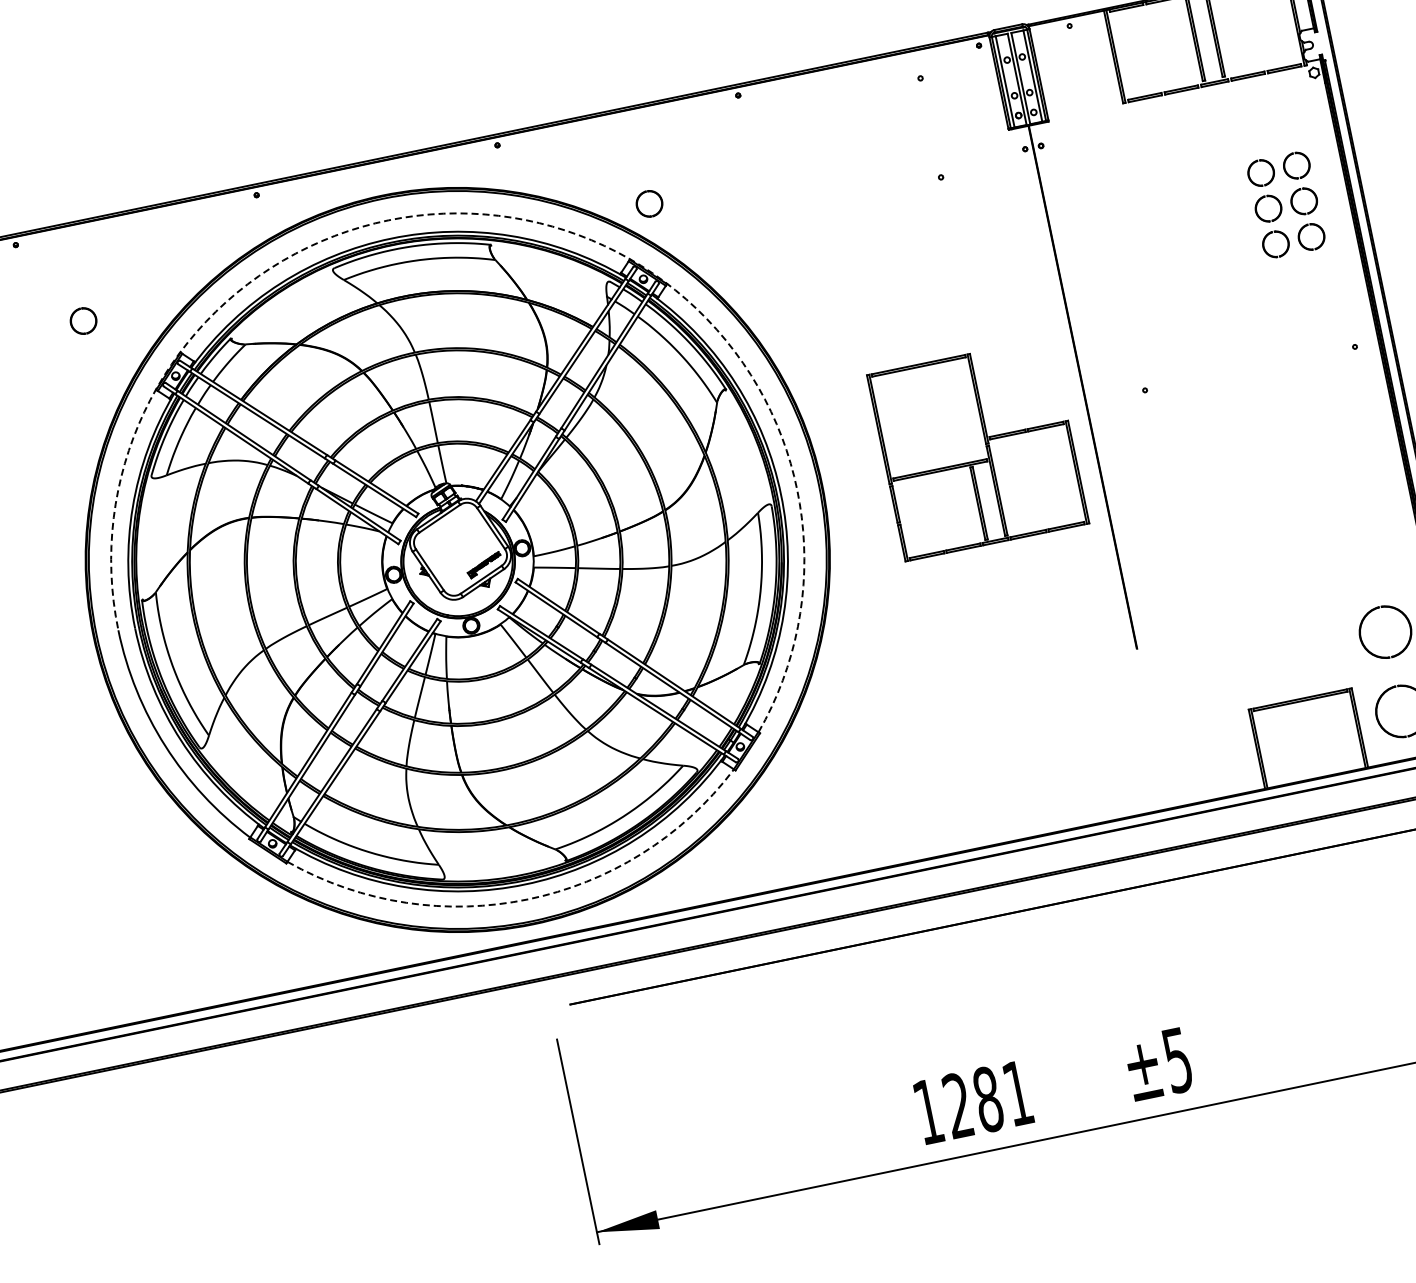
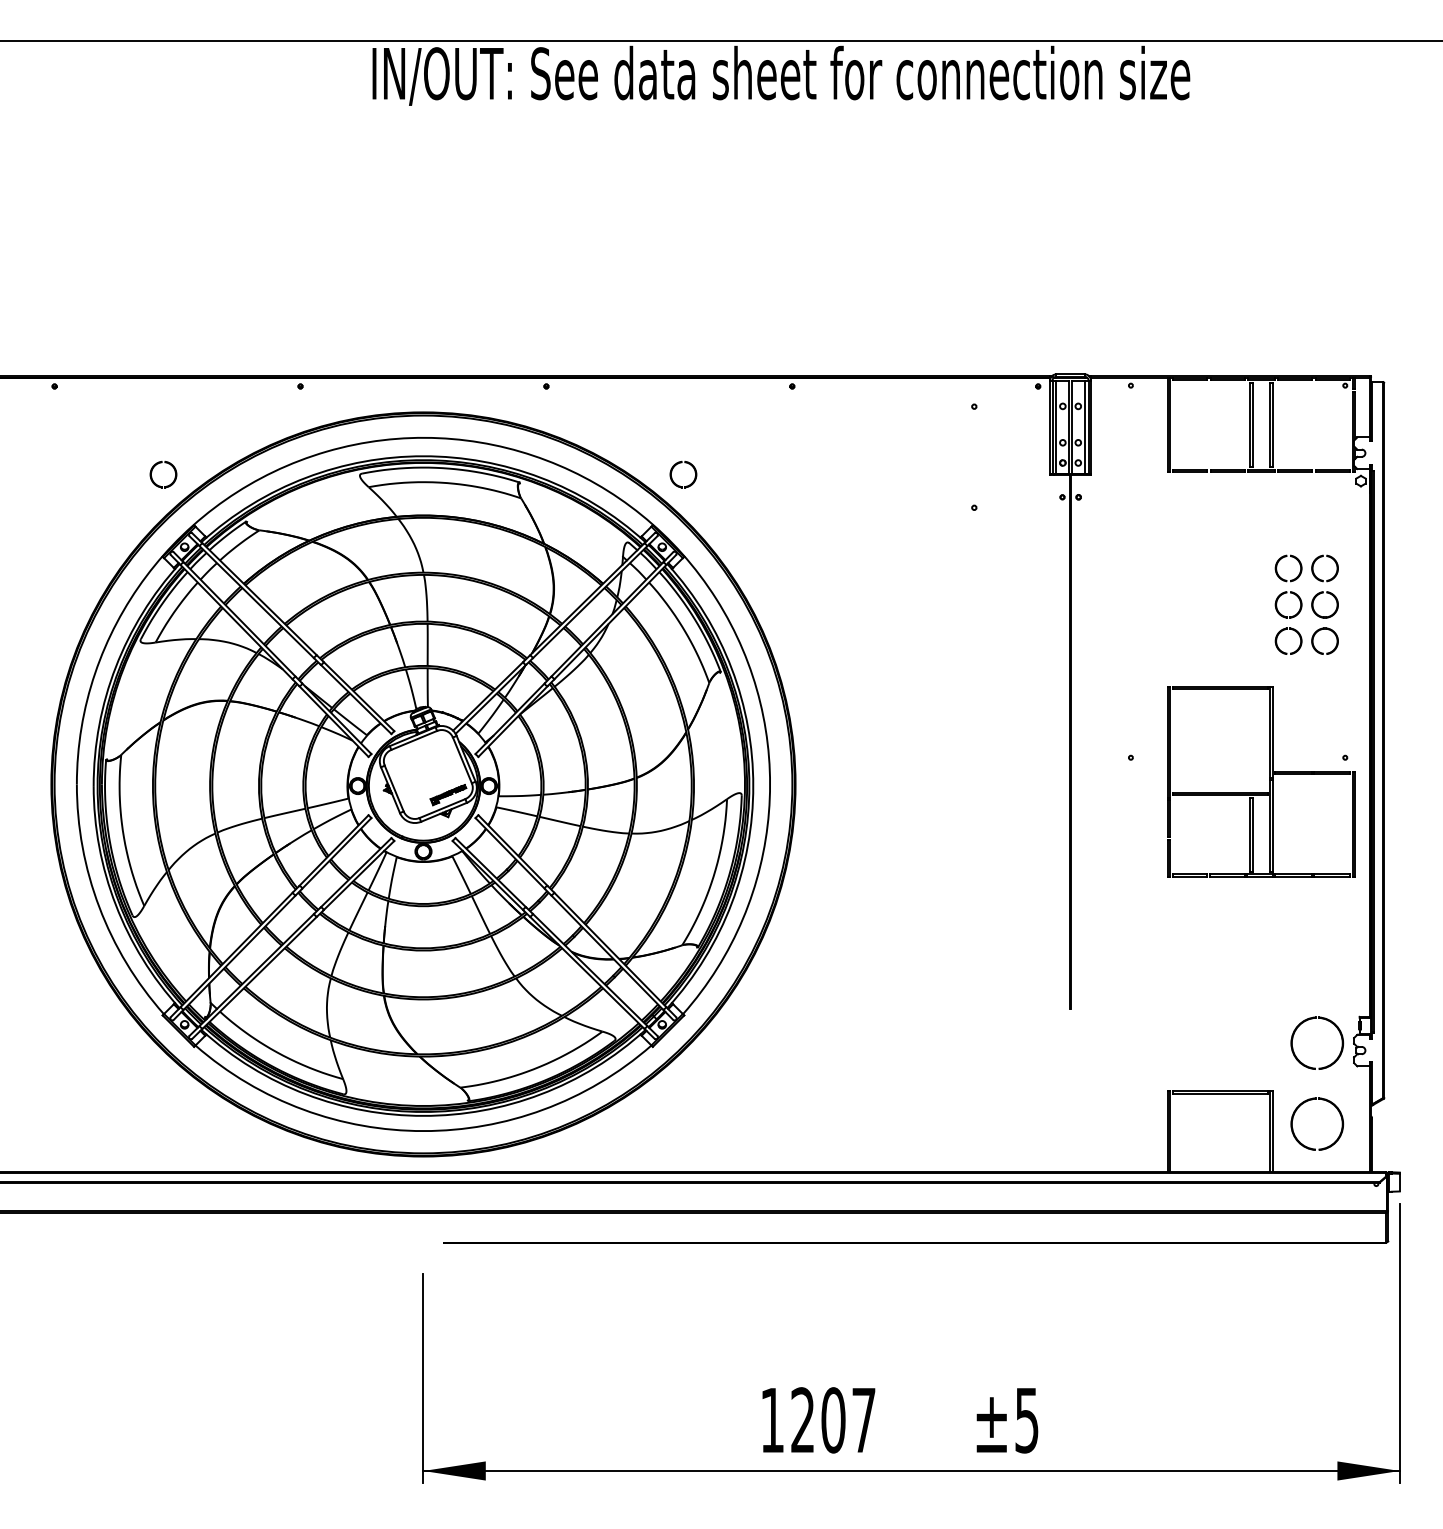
arc: (512, 217) -> (546, 460), dashed -> solid
part: (79, 310) -> (161, 463), moved
part: (985, 447) -> (1269, 781), moved
arc: (528, 899) -> (423, 1131), dashed -> solid
text: (1002, 1096) -> (848, 1420), 1281 -> 1207

